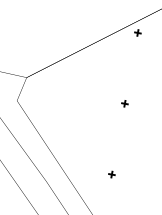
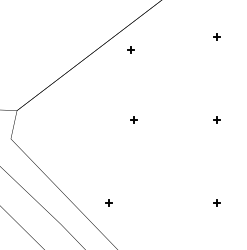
part: (137, 32) -> (130, 49), moved
part: (111, 174) -> (108, 202), moved

